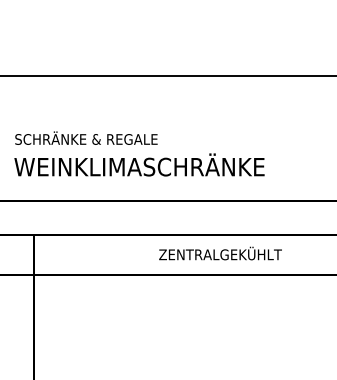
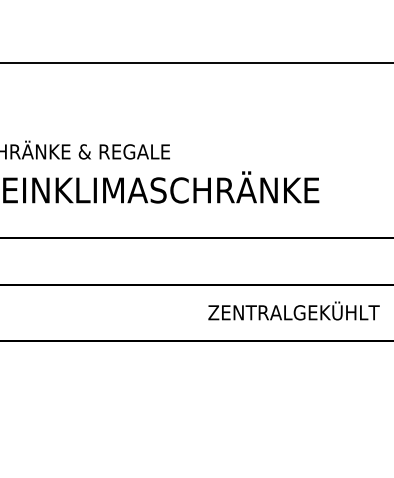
text: (220, 253) -> (293, 310), moved

